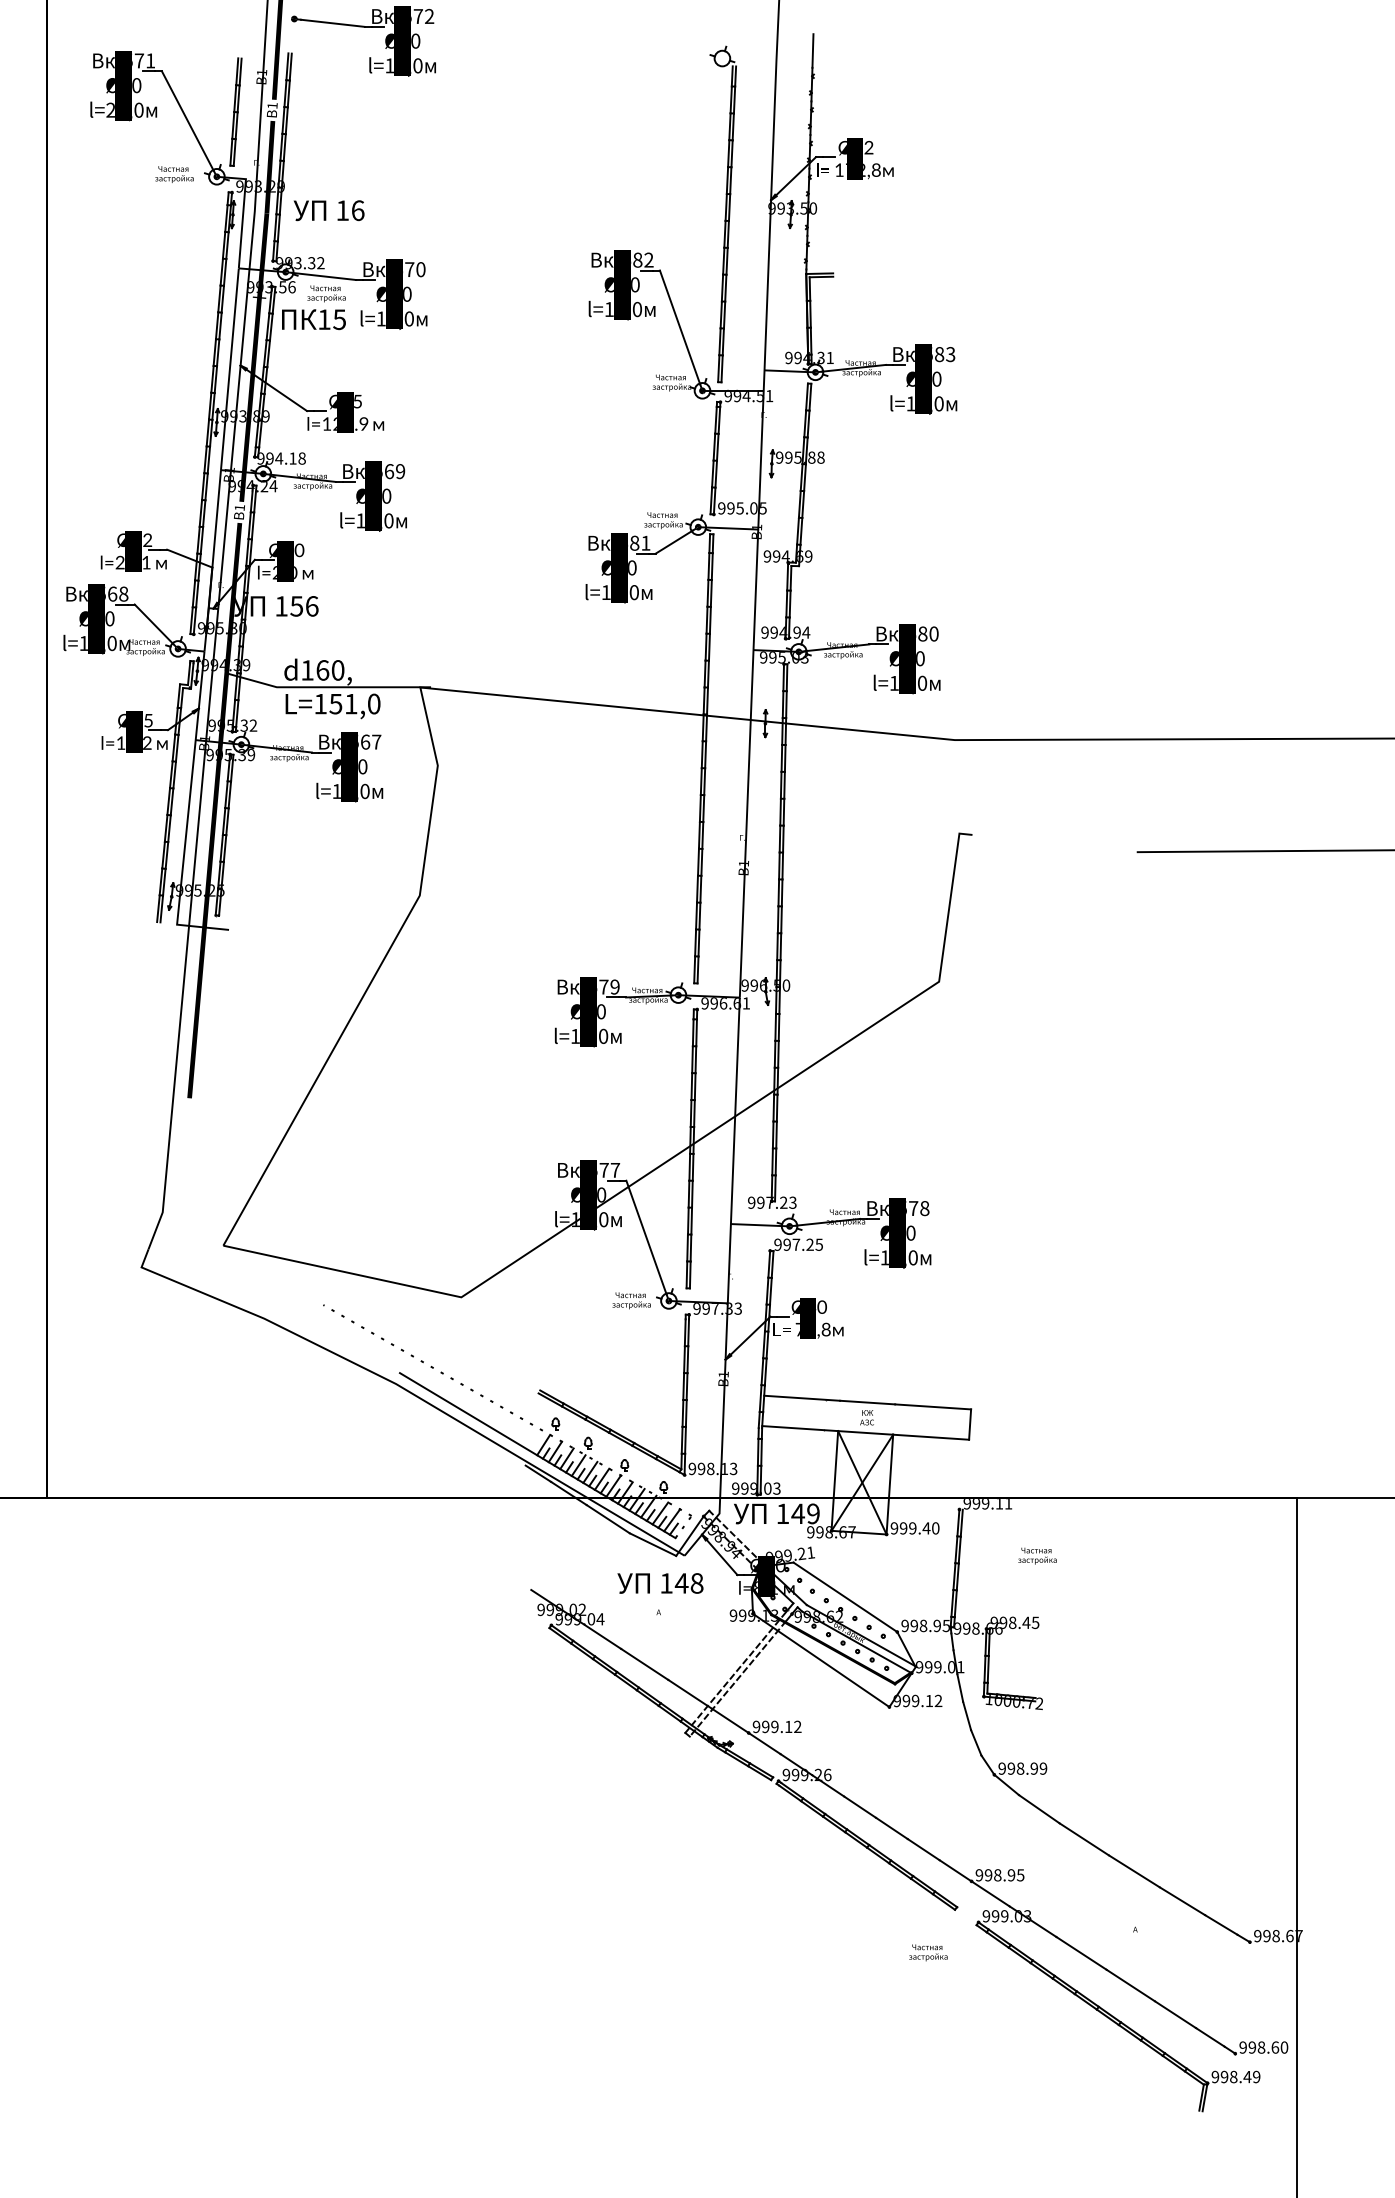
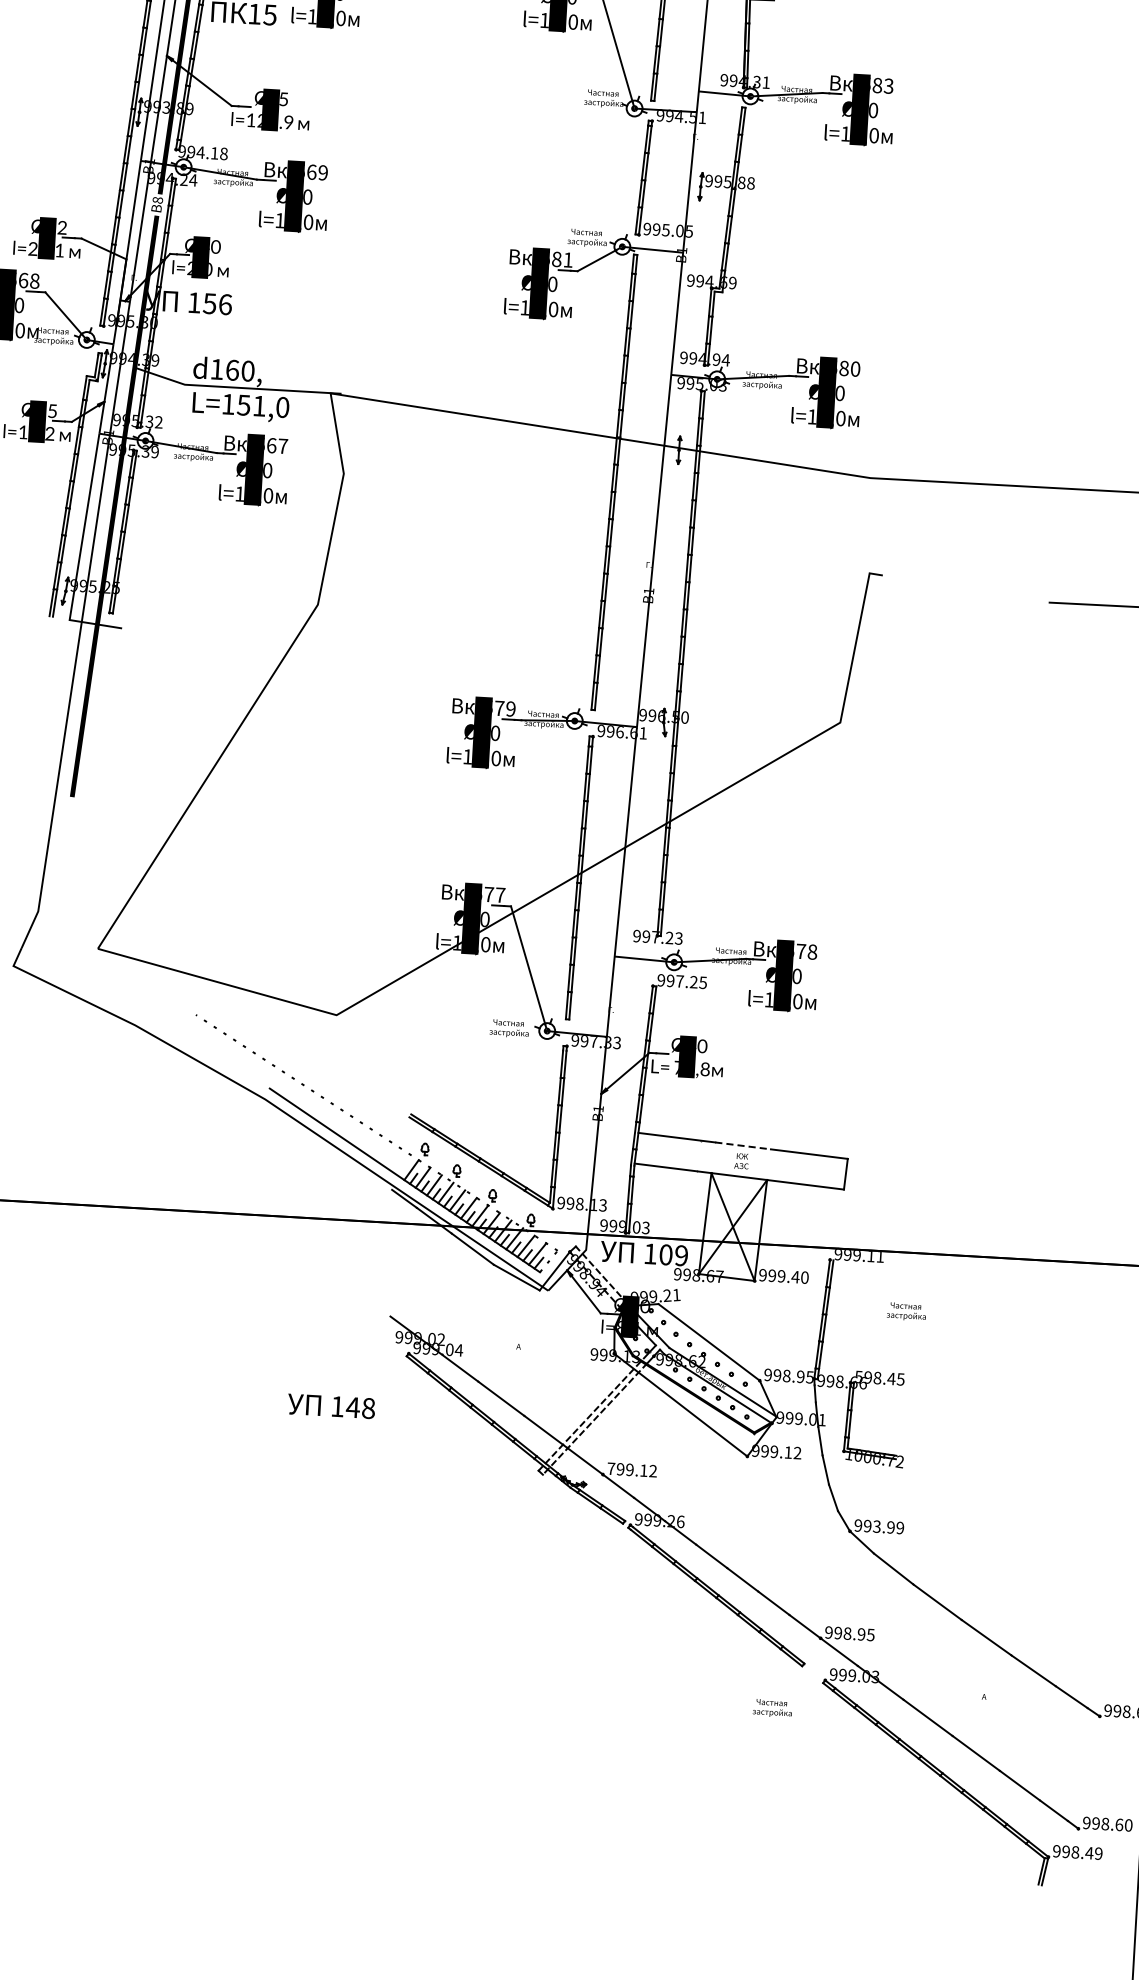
text: (239, 507) -> (157, 199), B1 -> B8
line: (867, 1402) -> (742, 1145), solid -> dashed
text: (797, 1513) -> (665, 1254), 149 -> 109
text: (660, 1583) -> (331, 1406), moved
text: (994, 1621) -> (859, 1375), 998.45 -> 598.45
text: (756, 1726) -> (611, 1468), 999.12 -> 799.12
text: (1020, 1768) -> (876, 1526), 998.99 -> 993.99

